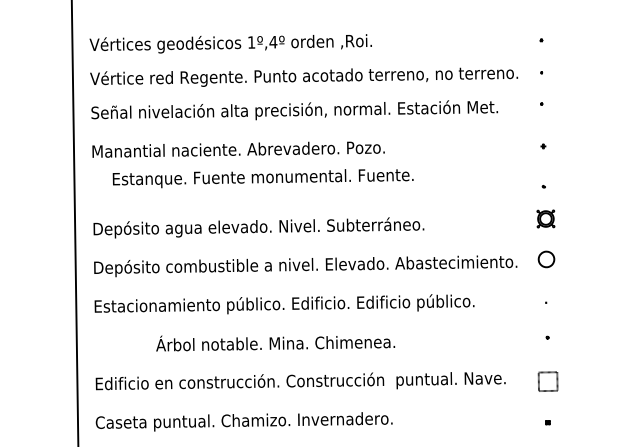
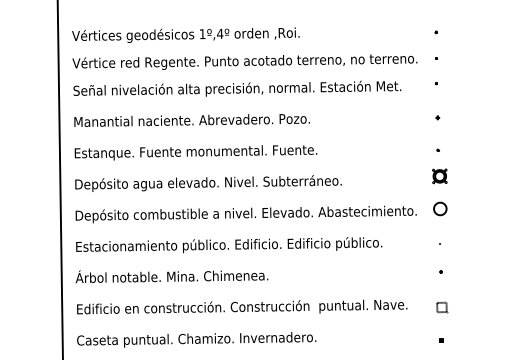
text: (262, 178) -> (195, 152), moved
text: (275, 343) -> (171, 276), moved
part: (549, 381) -> (442, 307), size x0.62

